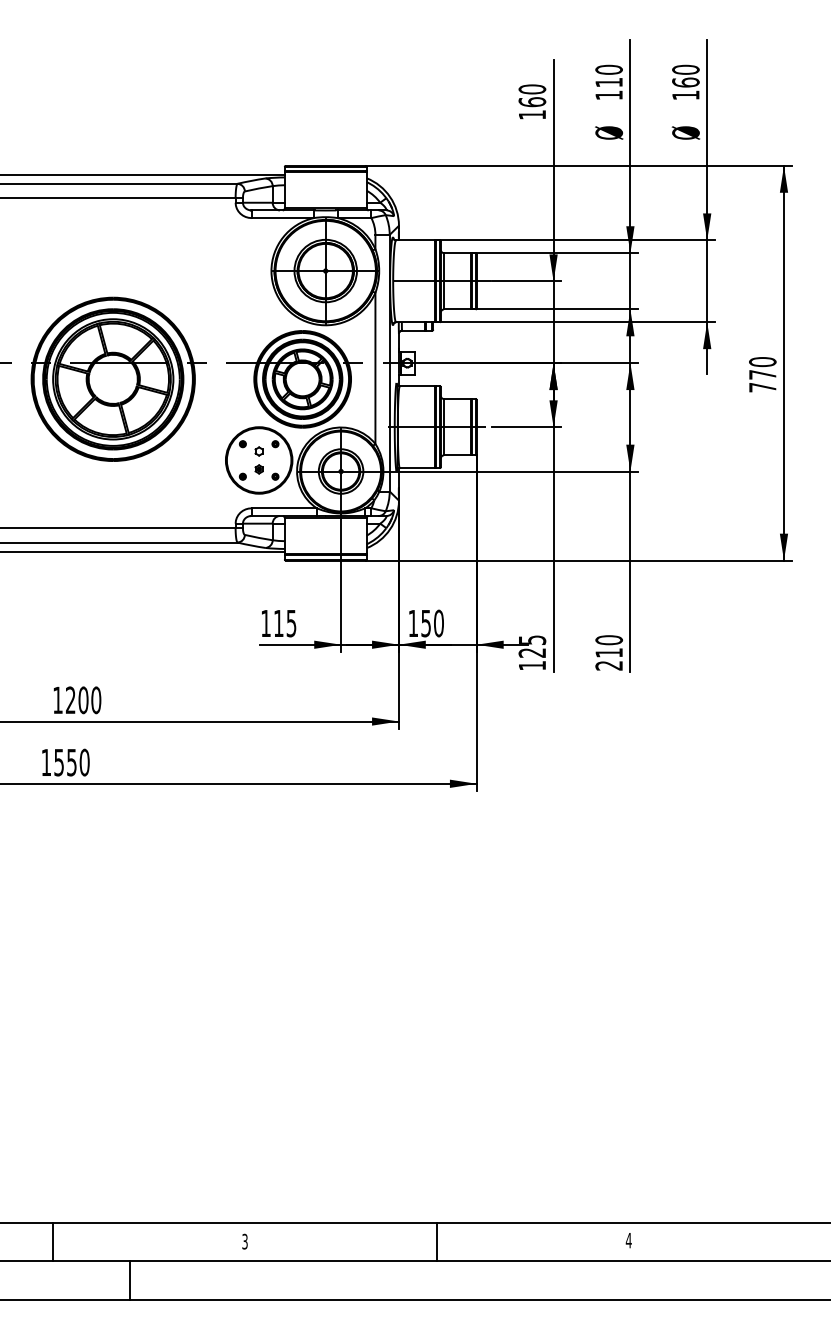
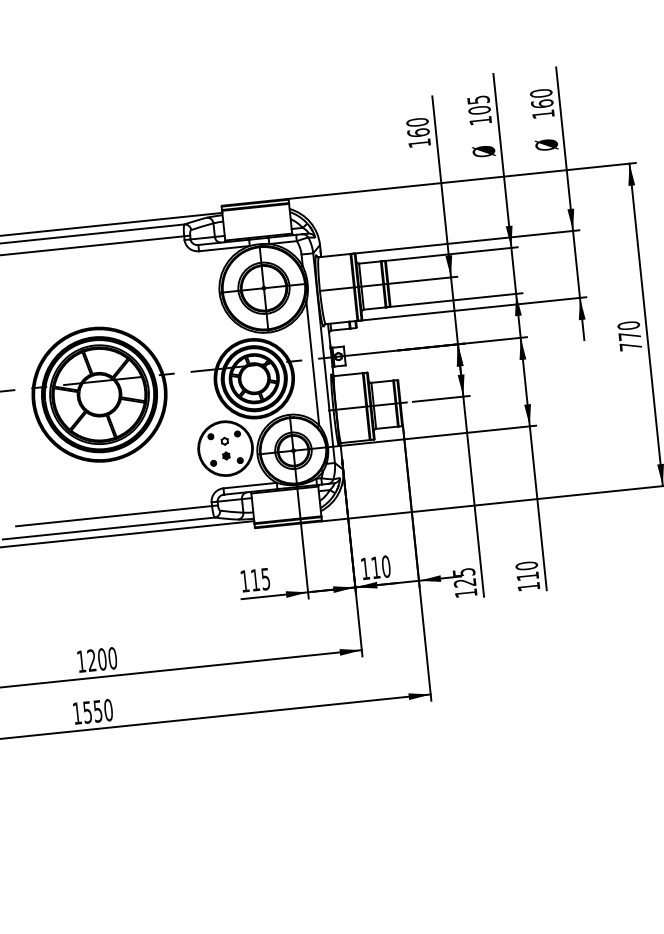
text: (608, 75) -> (478, 104), 110 -> 105
text: (425, 623) -> (375, 567), 150 -> 110
text: (608, 665) -> (528, 586), 210 -> 110

